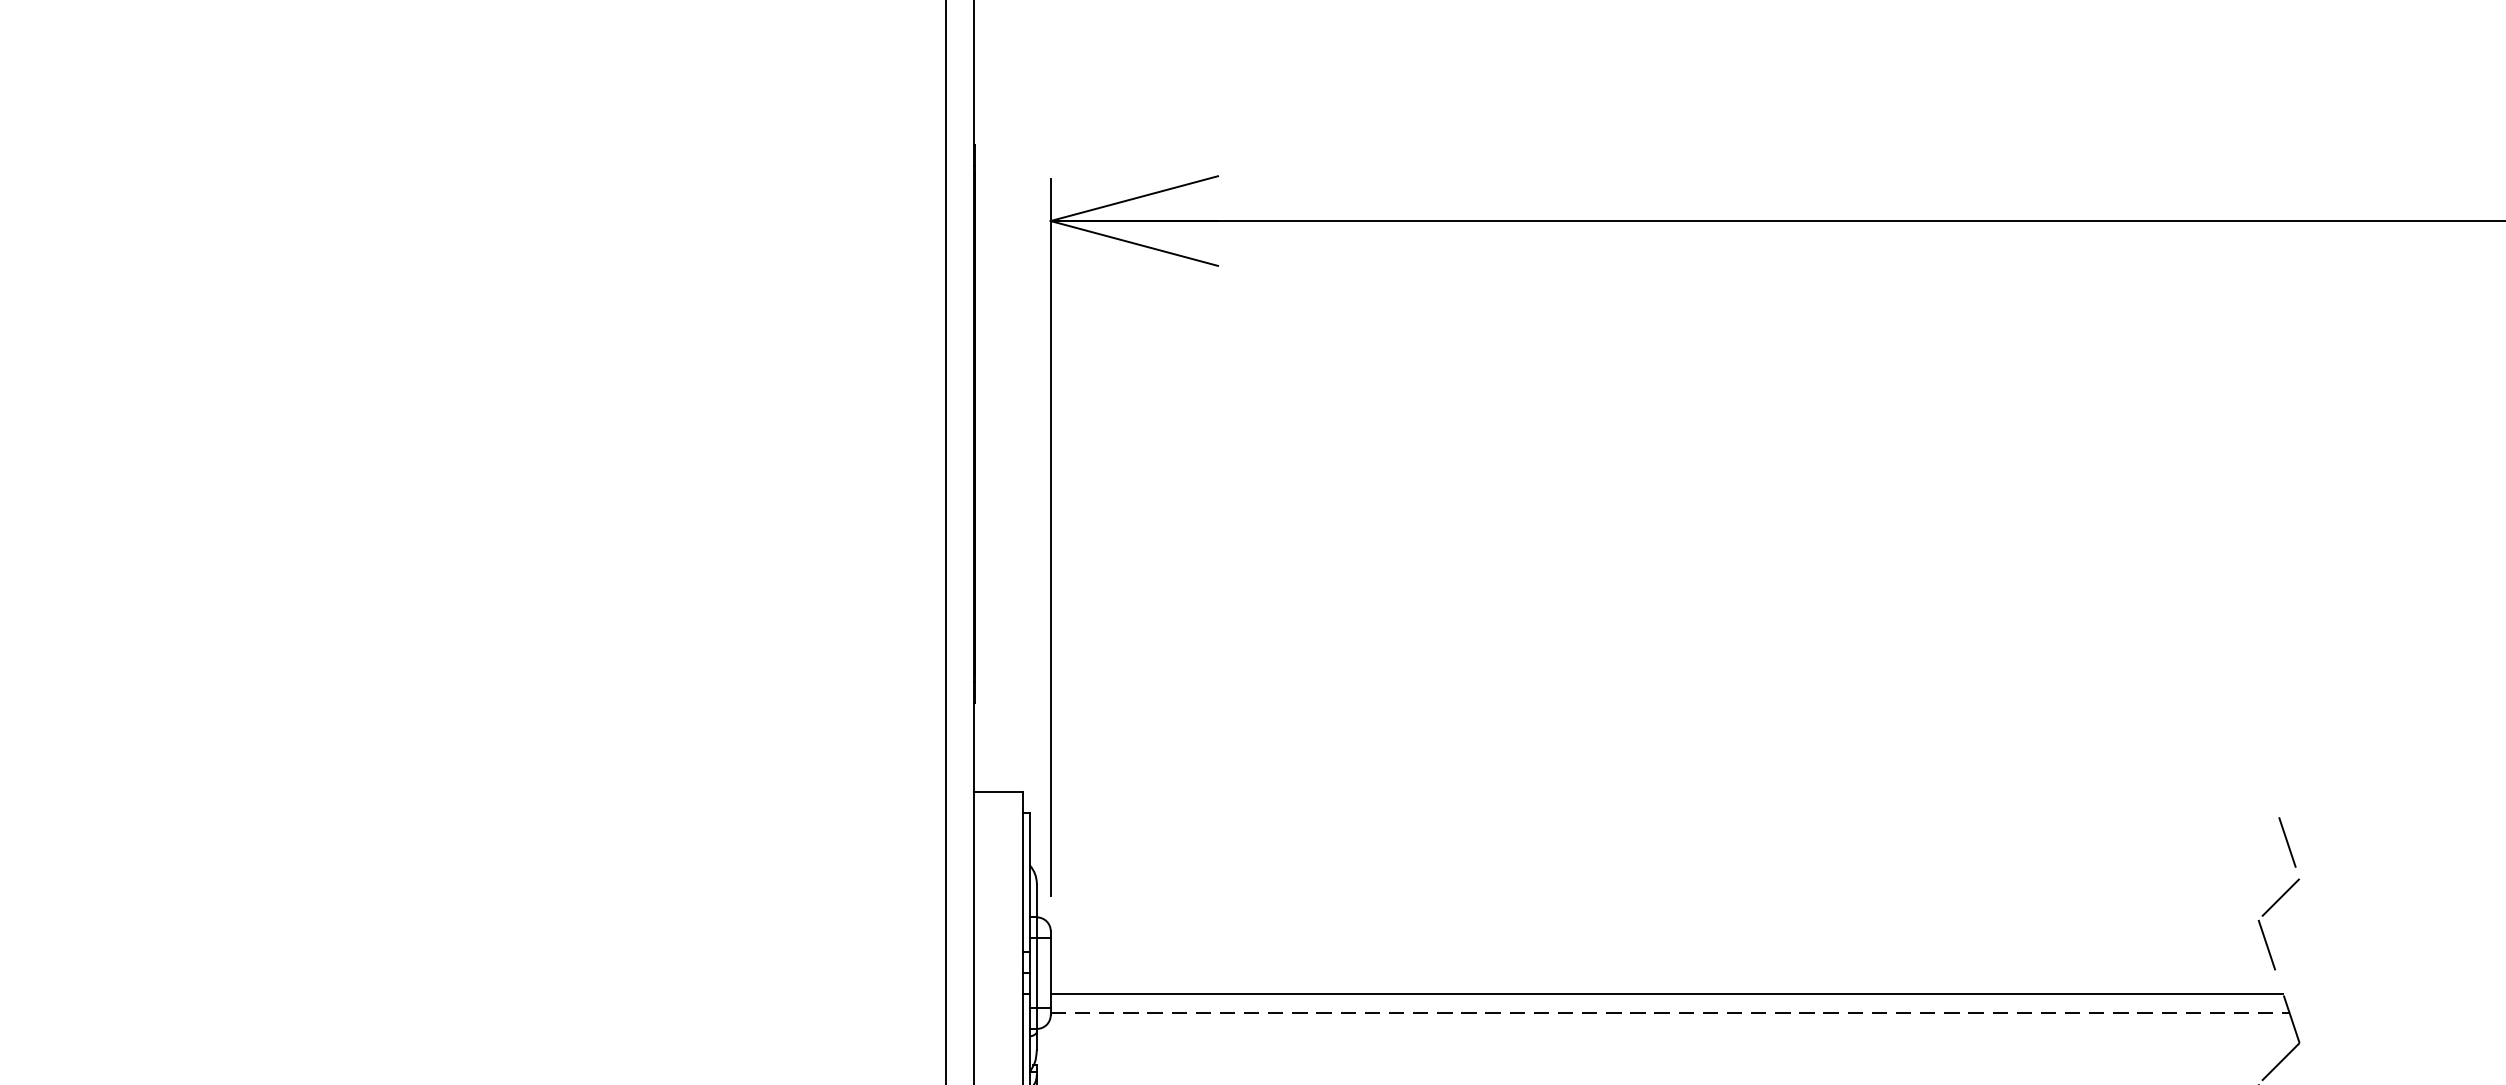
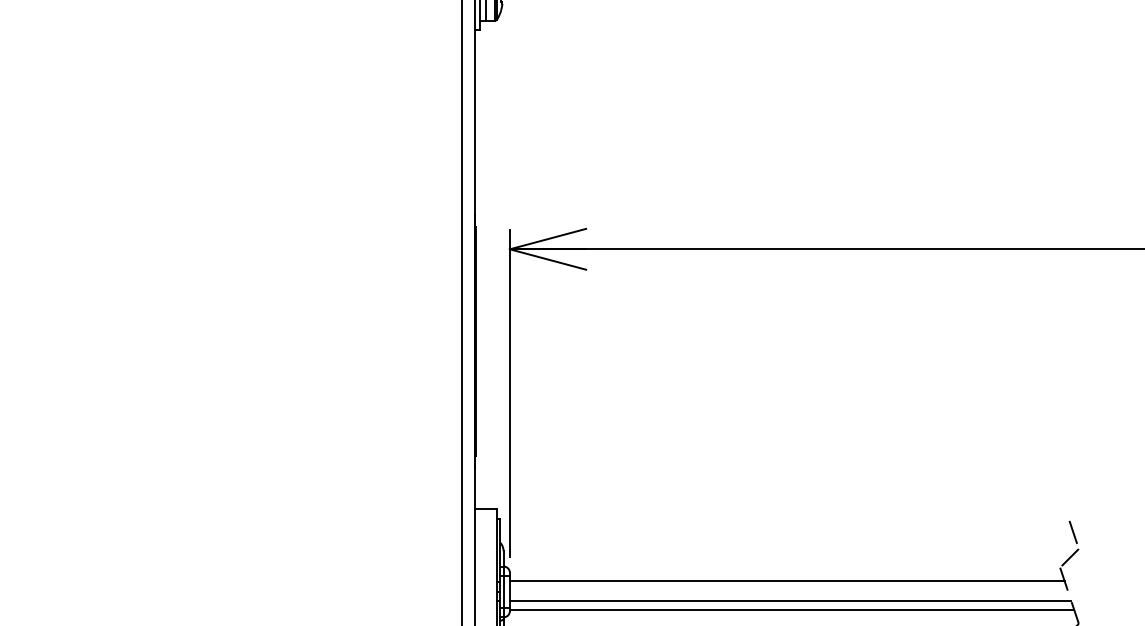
line: (1657, 950) -> (786, 581), added
line: (1671, 1013) -> (792, 610), dashed -> solid

